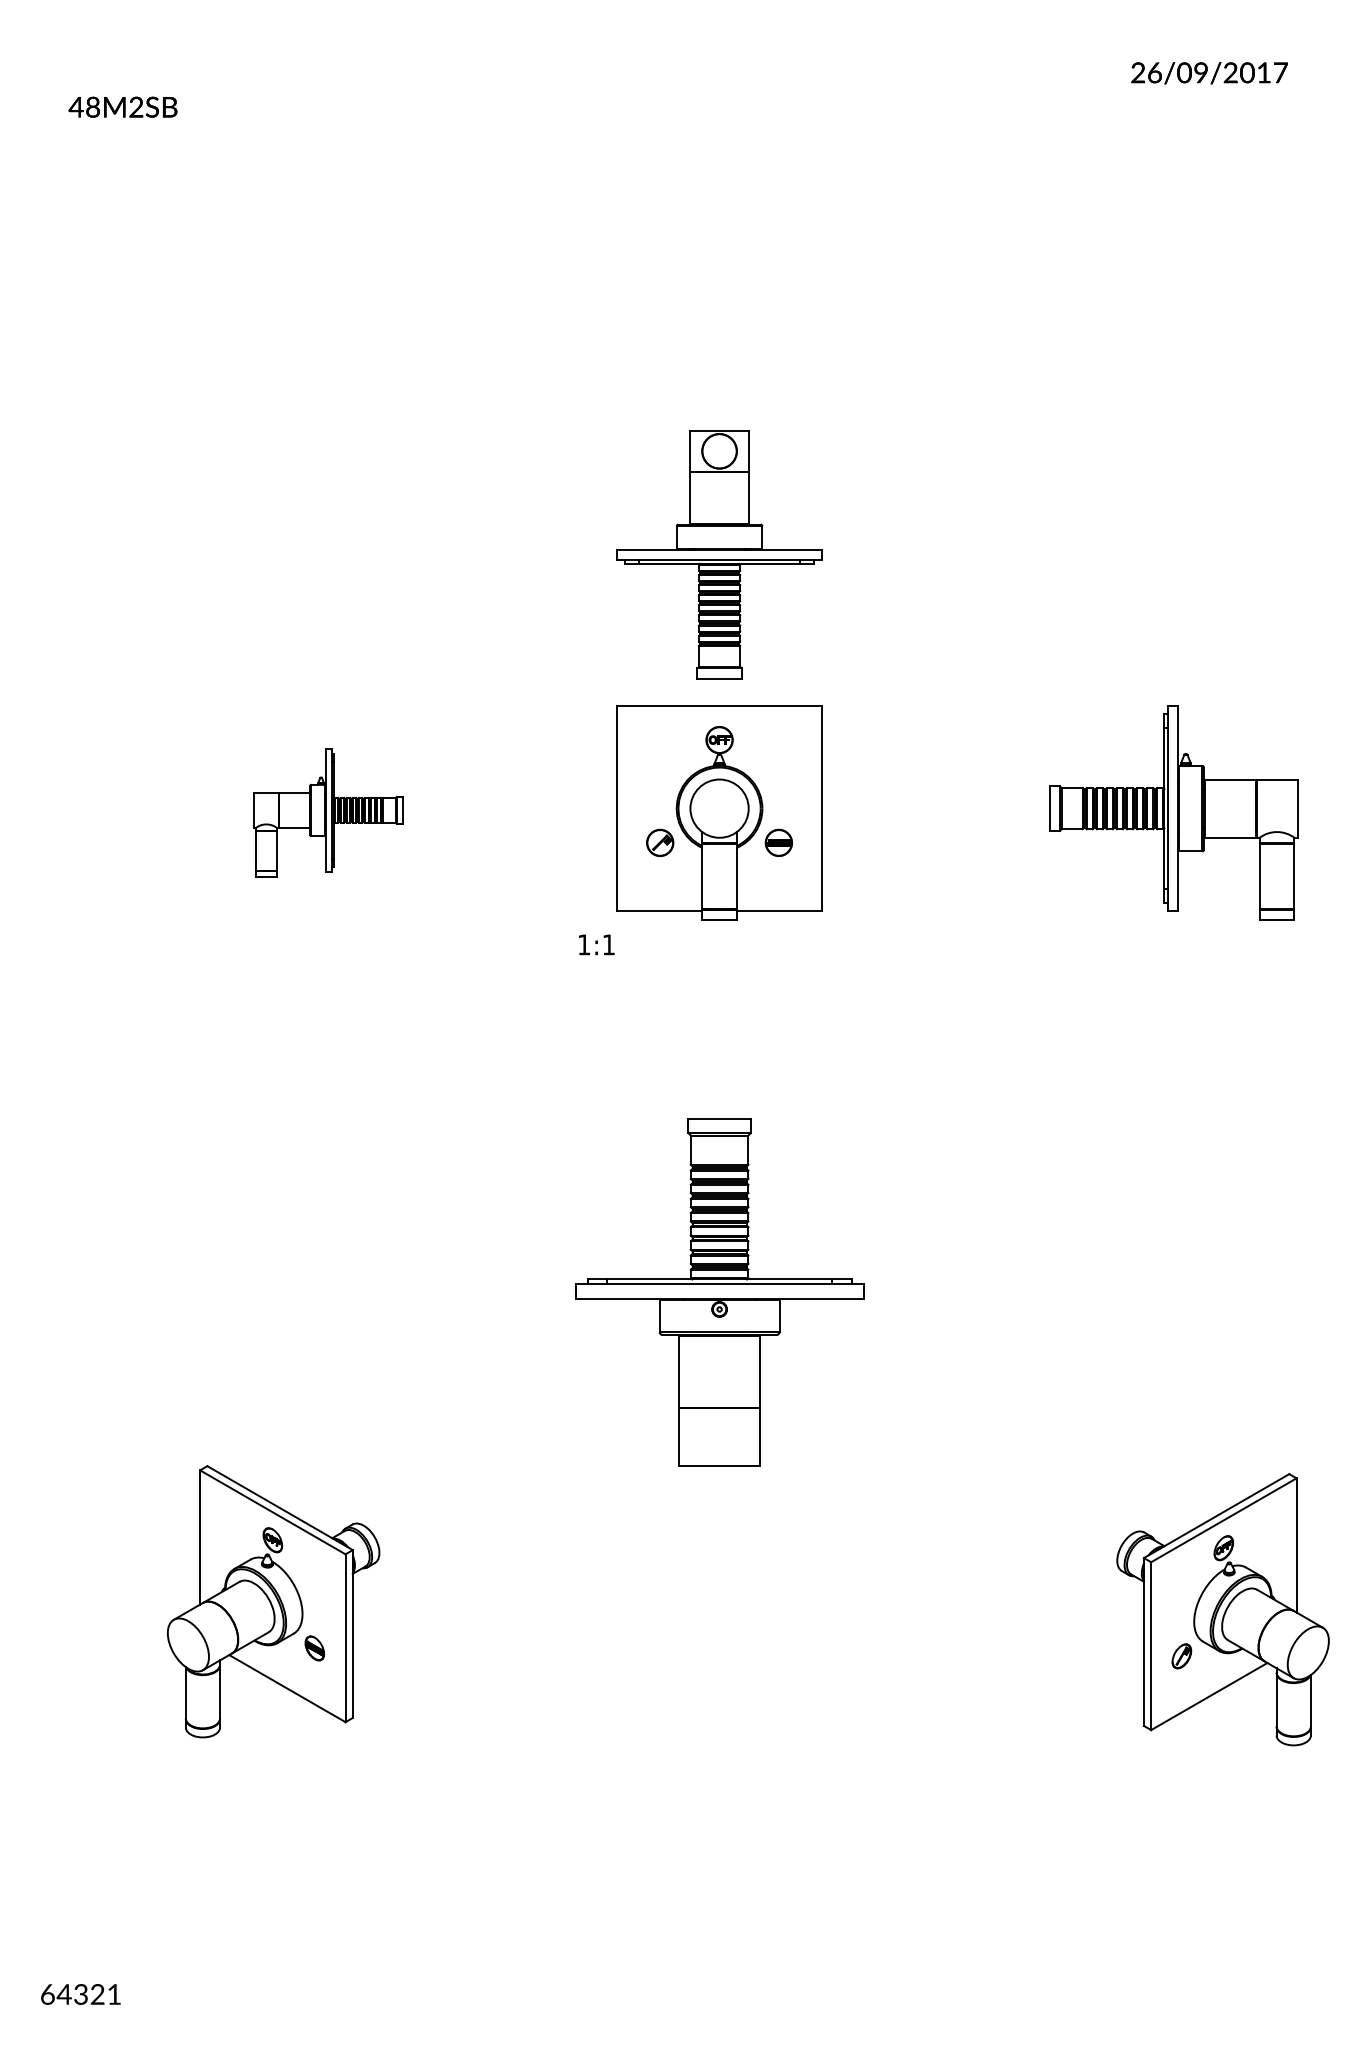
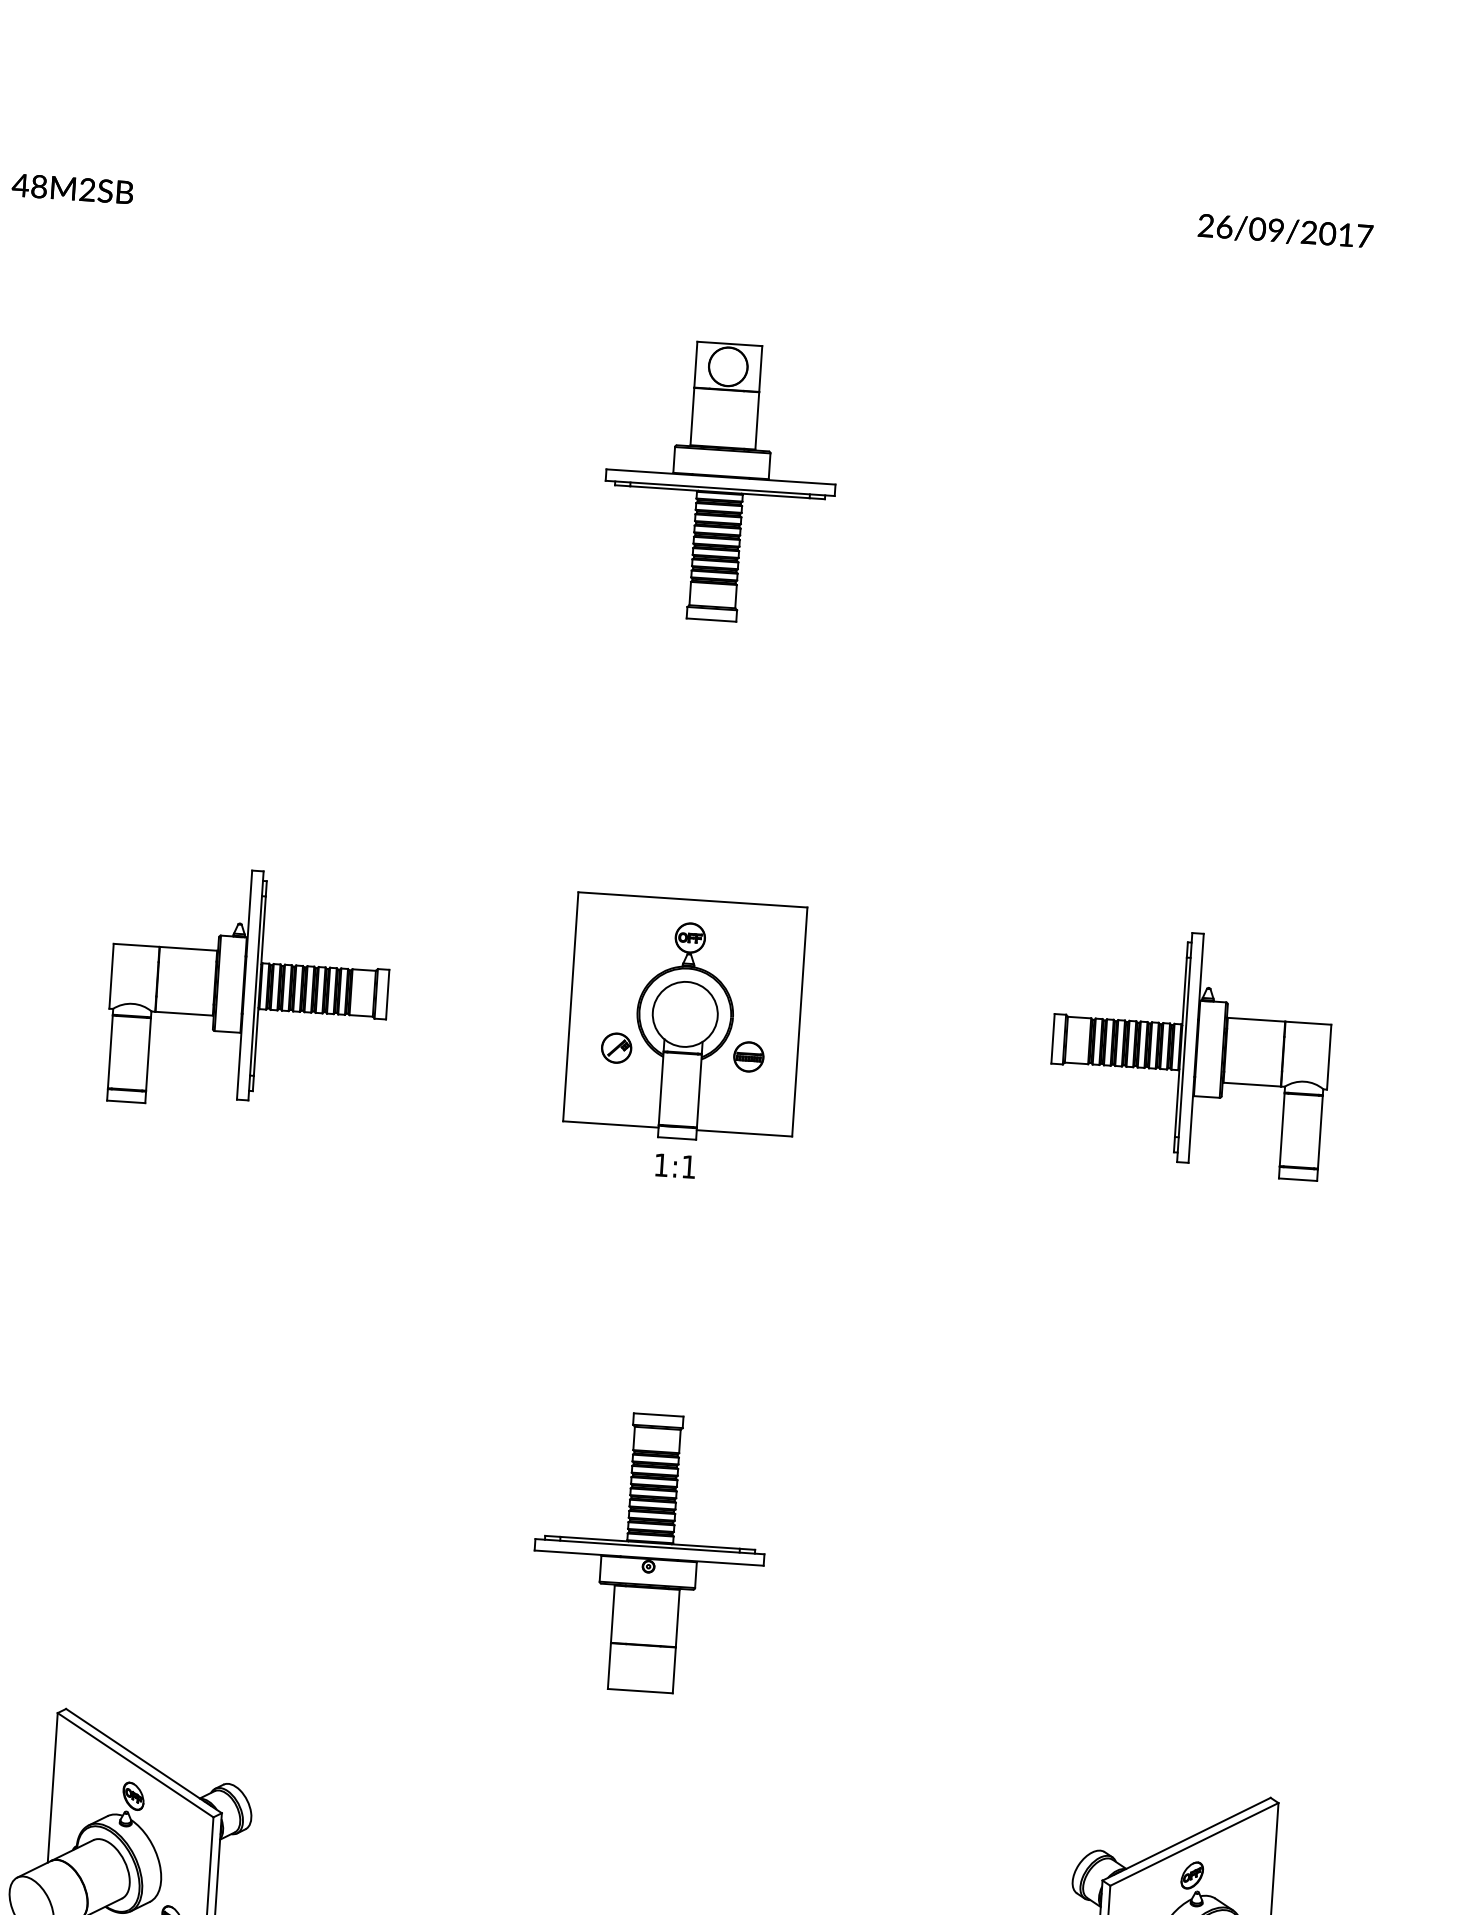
part: (719, 554) -> (720, 481), moved
part: (328, 812) -> (249, 989), size x1.67
text: (596, 944) -> (675, 1165), moved
part: (719, 1291) -> (649, 1552), size x0.71

